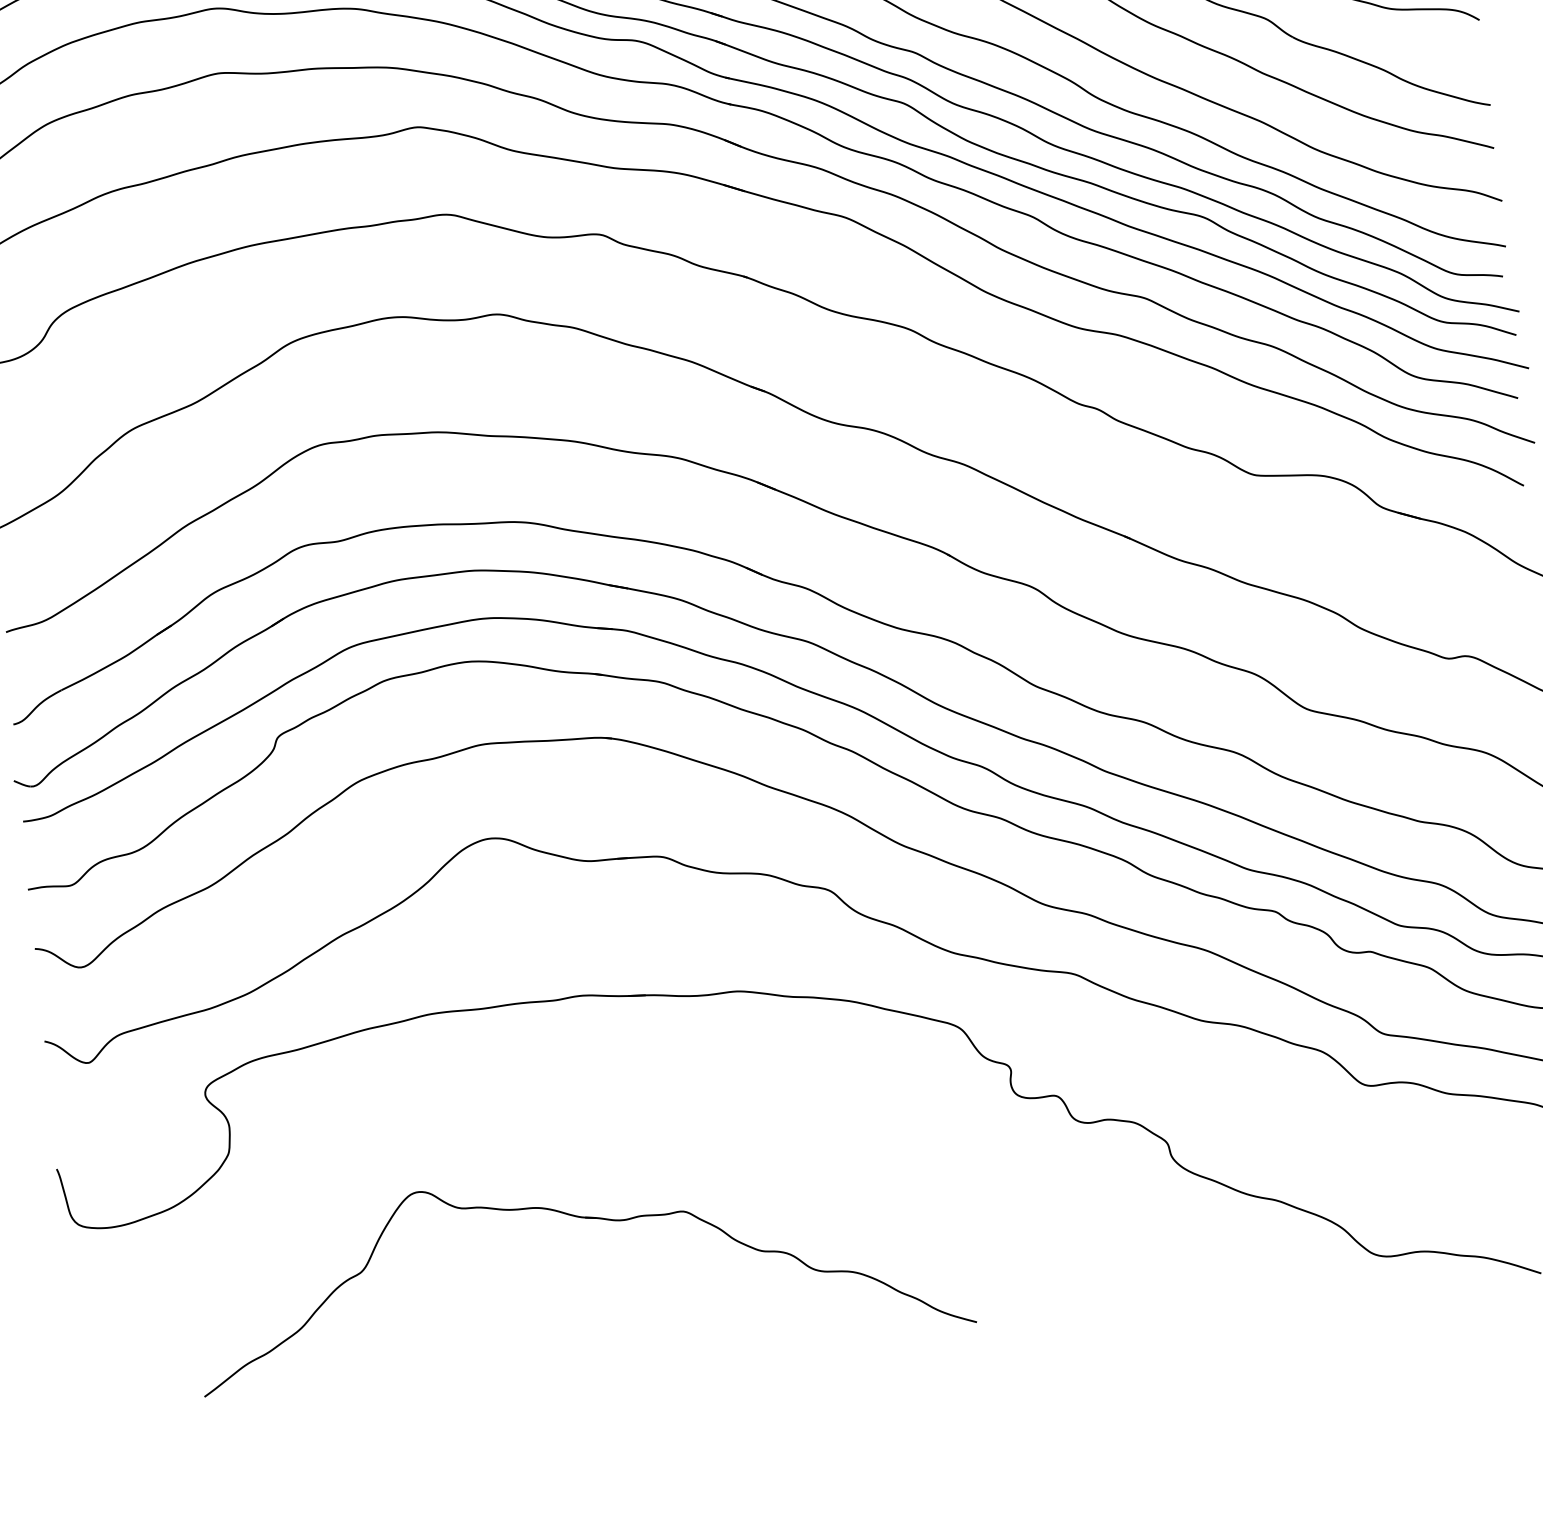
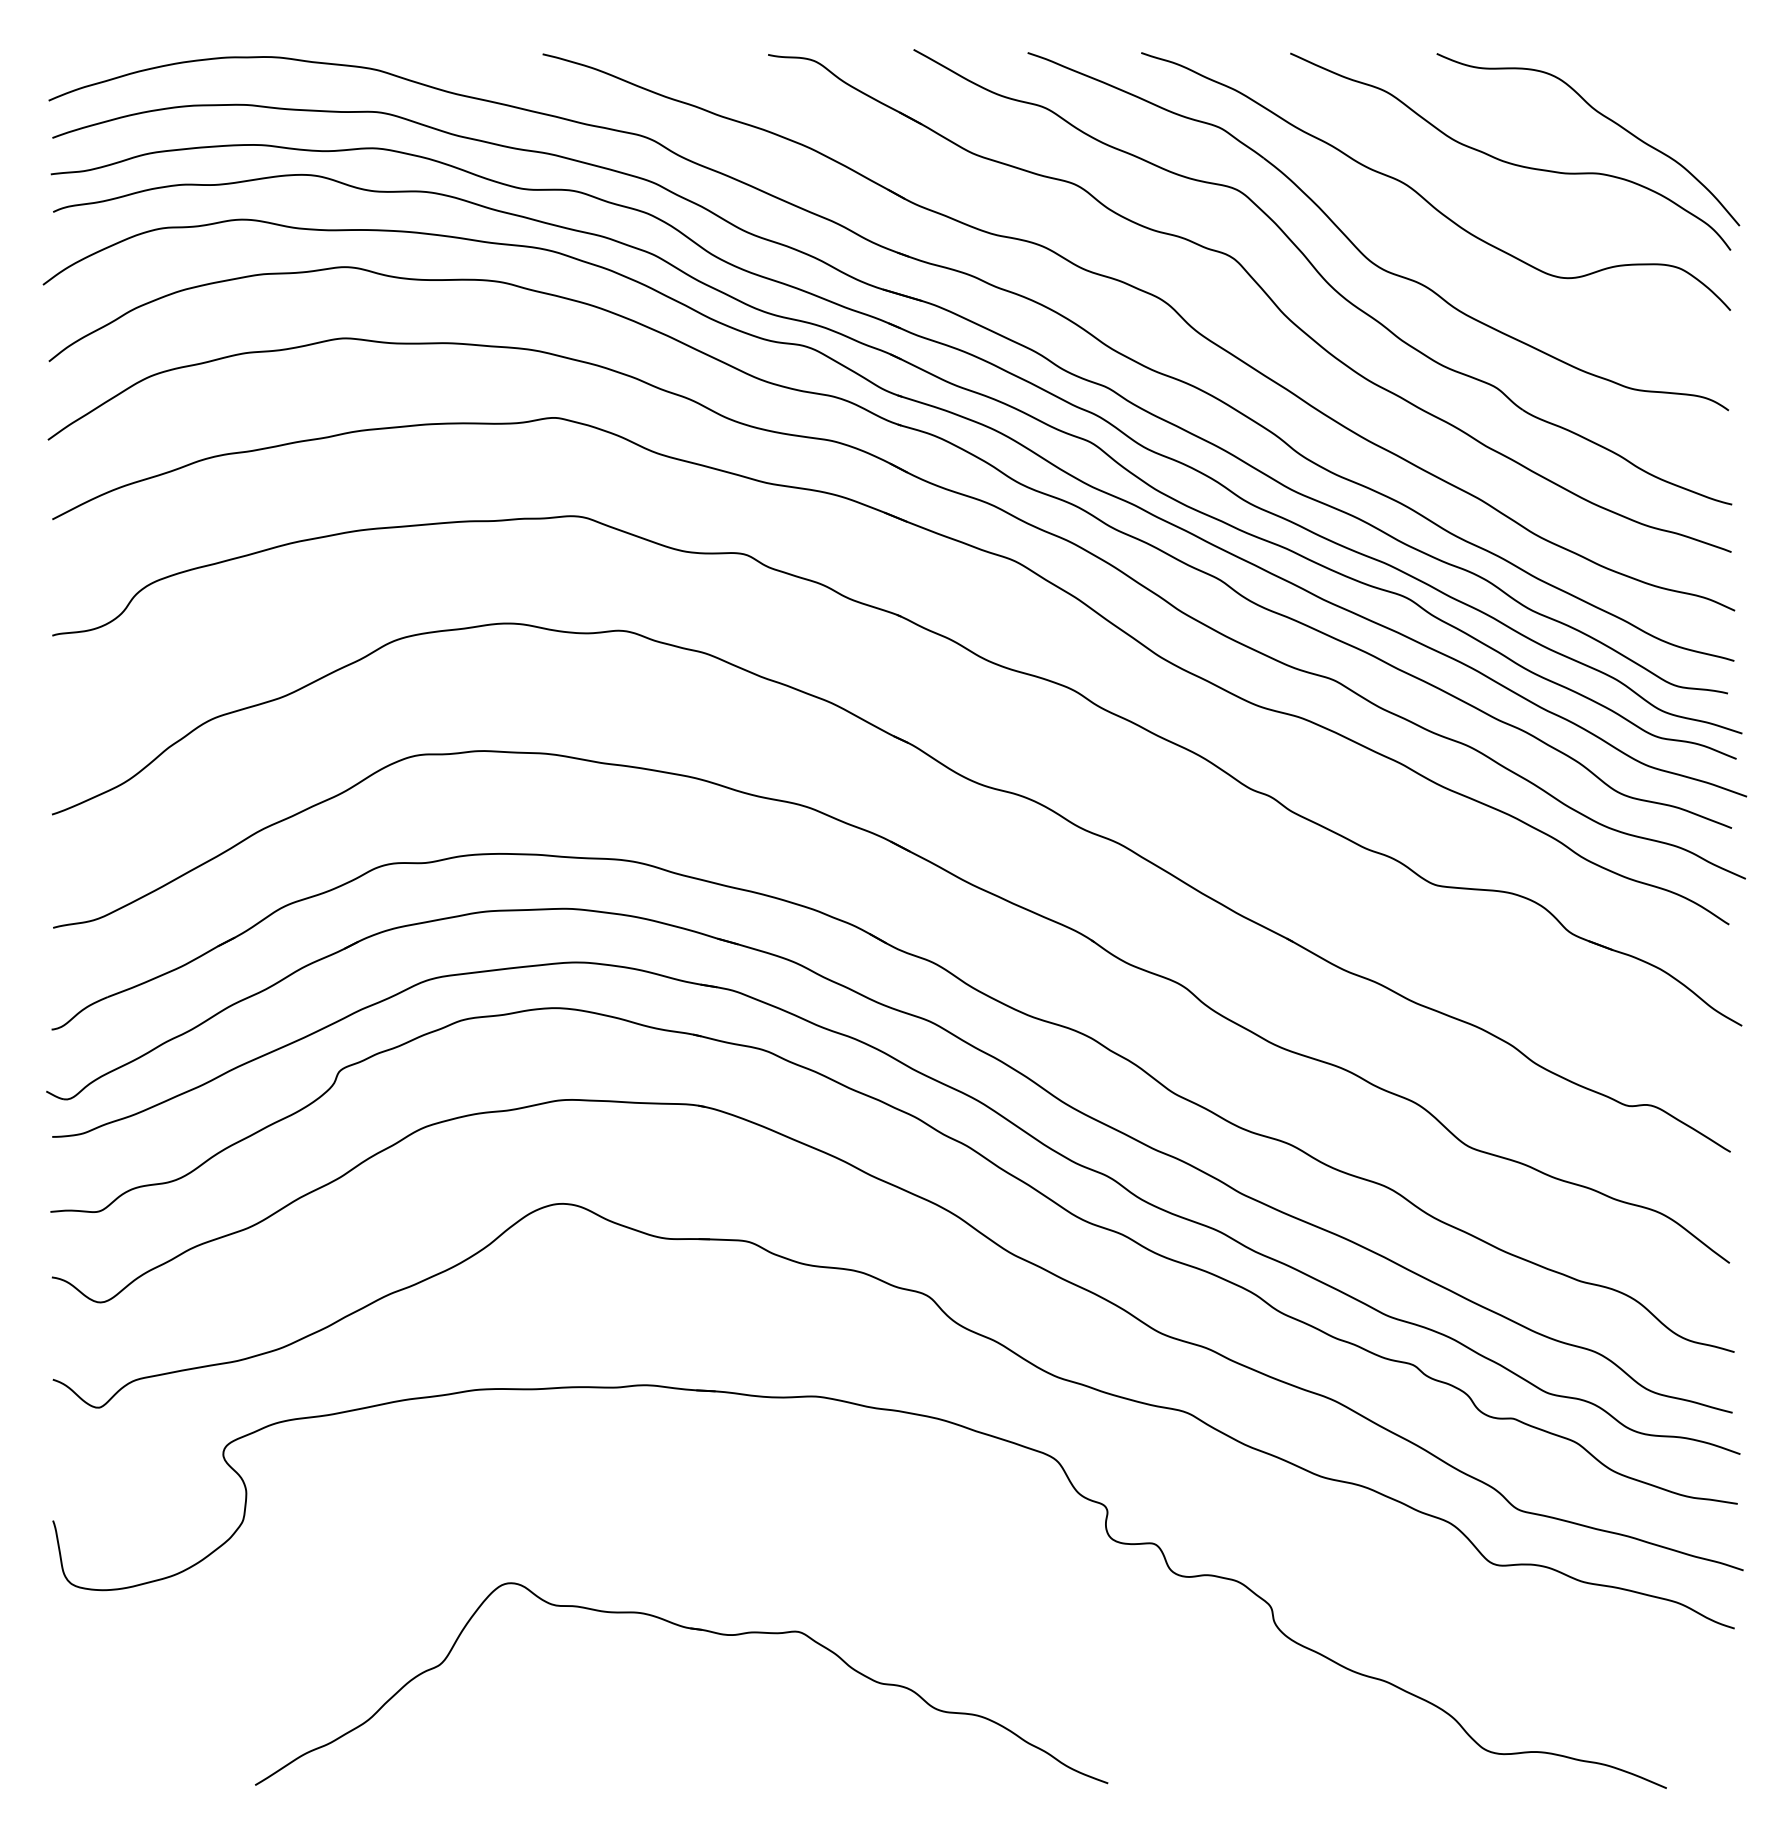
part: (584, 1218) -> (689, 1629), moved

